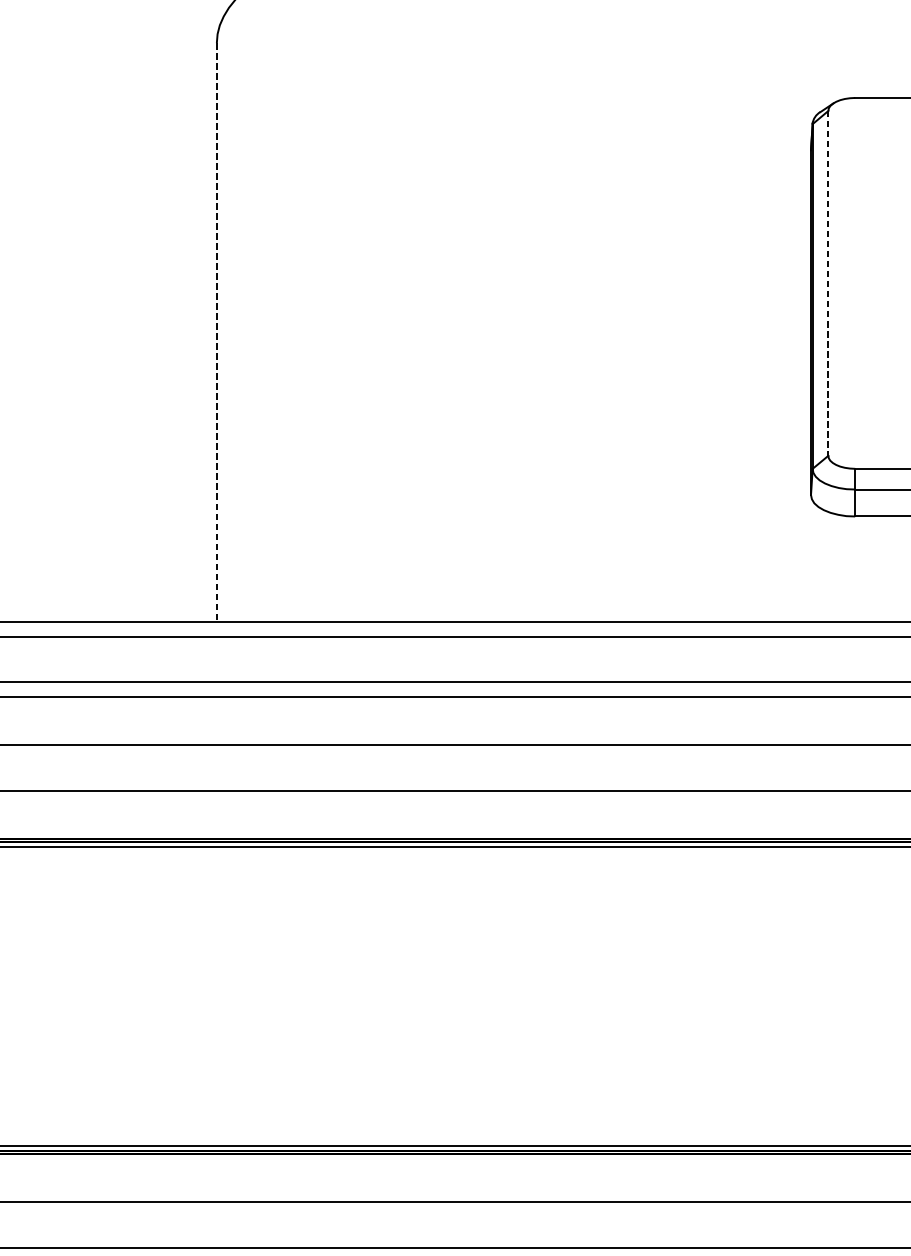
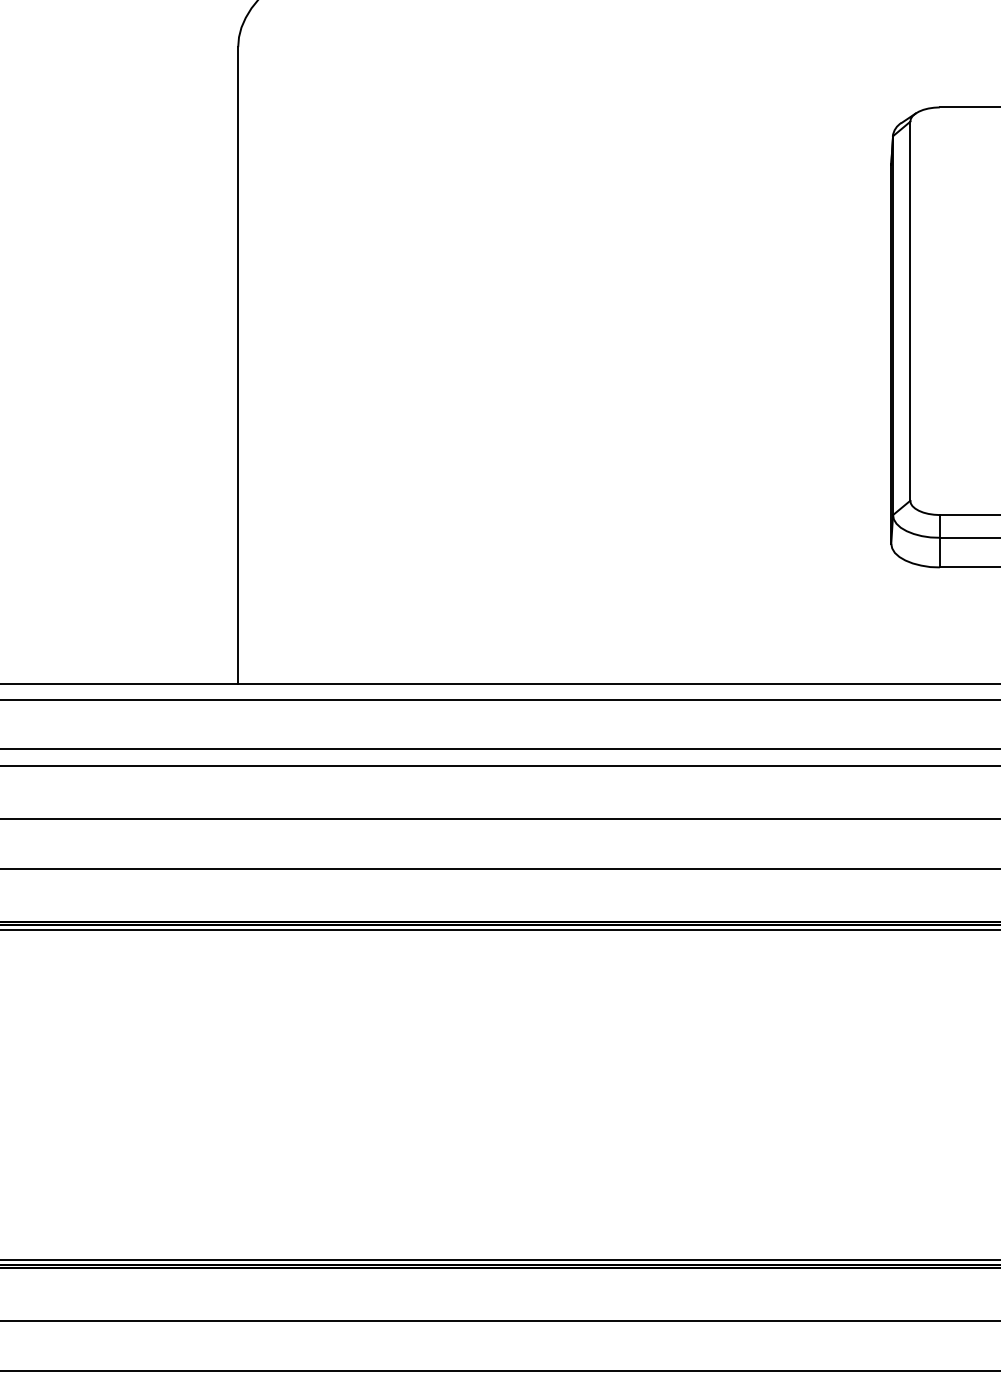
line: (828, 283) -> (910, 311), dashed -> solid
line: (217, 332) -> (238, 365), dashed -> solid

